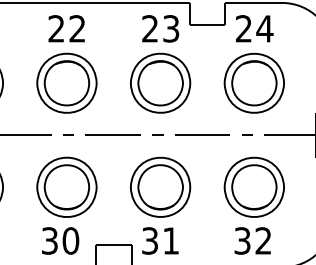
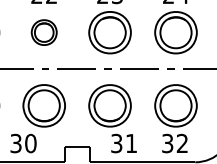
part: (66, 82) -> (43, 32), size x0.6
text: (60, 240) -> (23, 143), moved
text: (160, 240) -> (124, 143), moved

